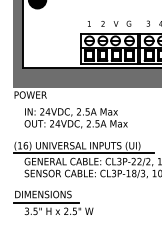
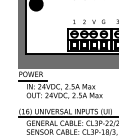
line: (32, 103) -> (32, 80), added

